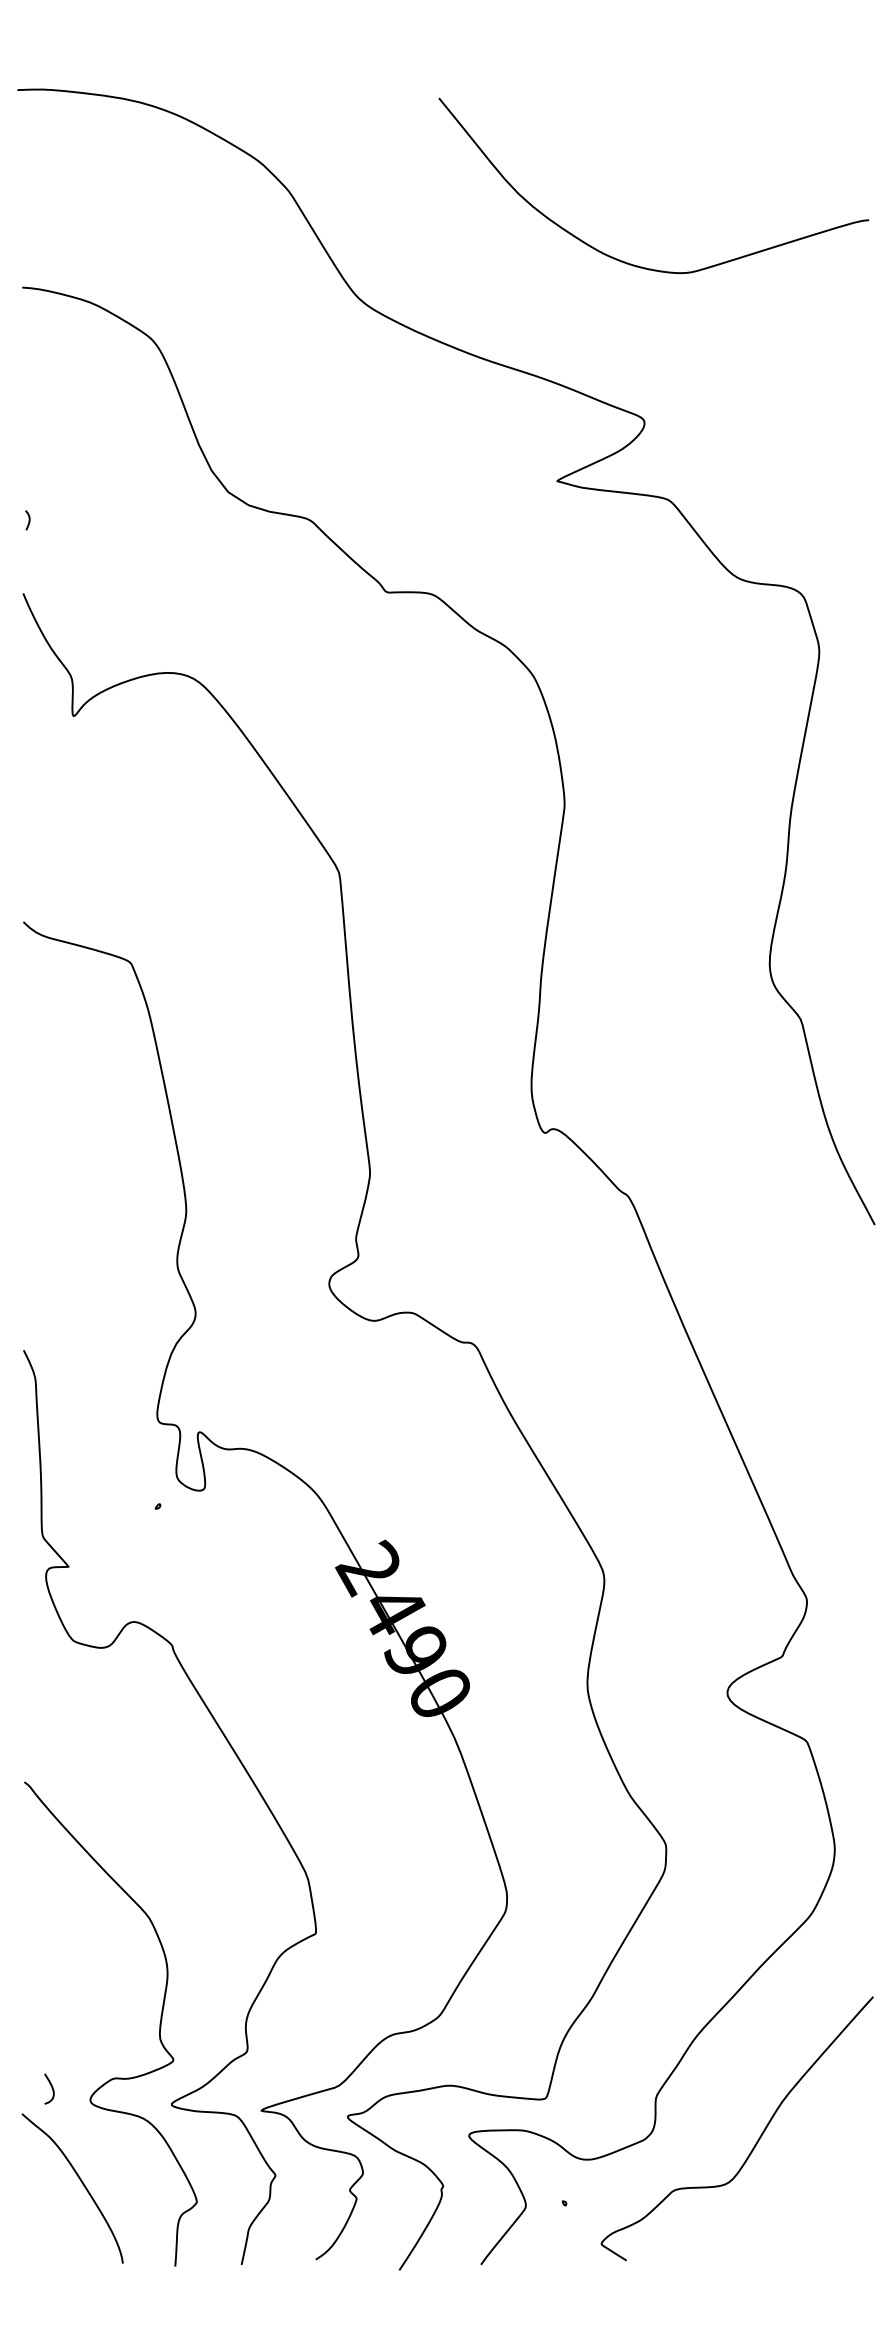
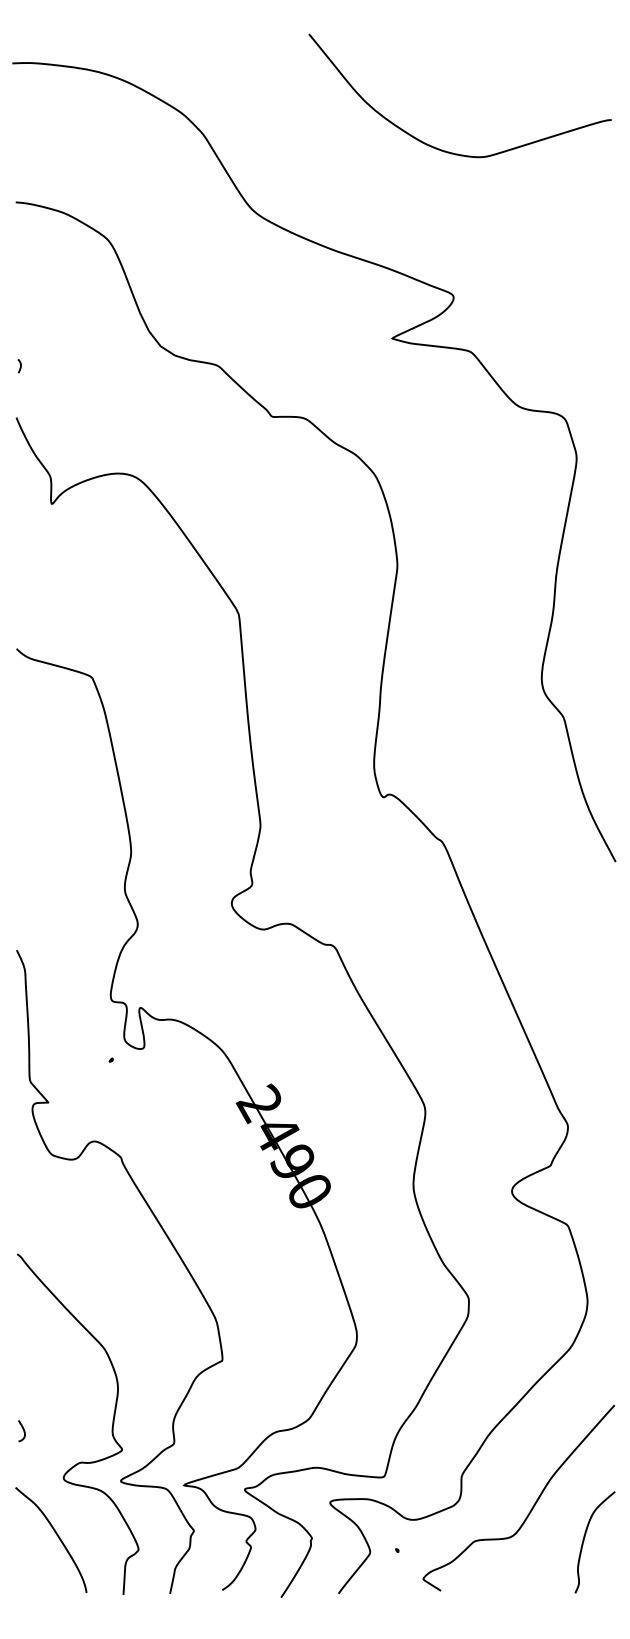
curve: (621, 259) -> (437, 147), moved
curve: (51, 2089) -> (23, 1431), moved
curve: (830, 2190) -> (584, 1541), added

